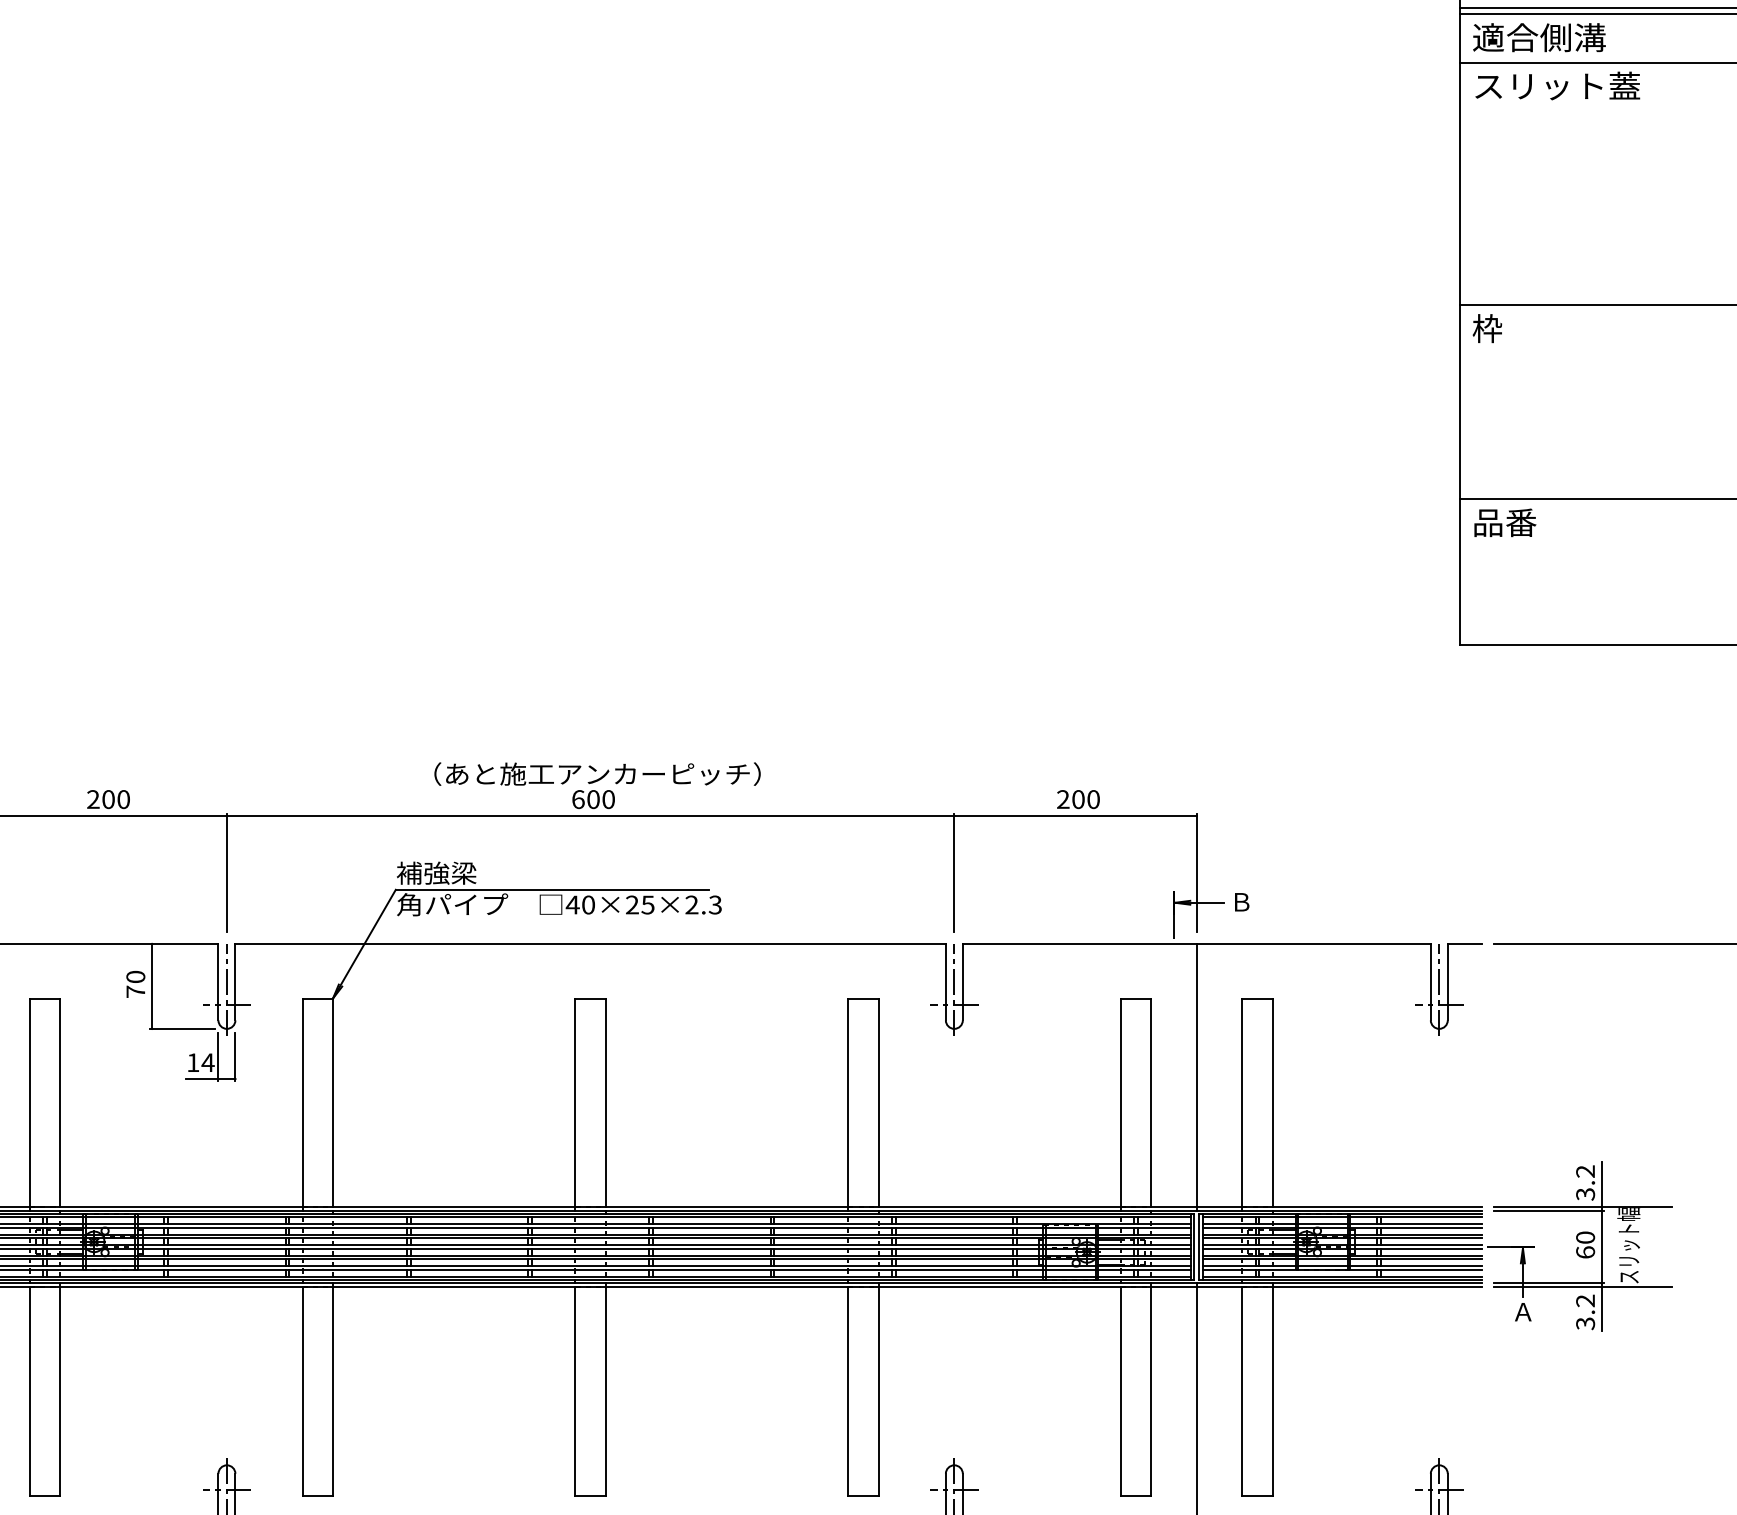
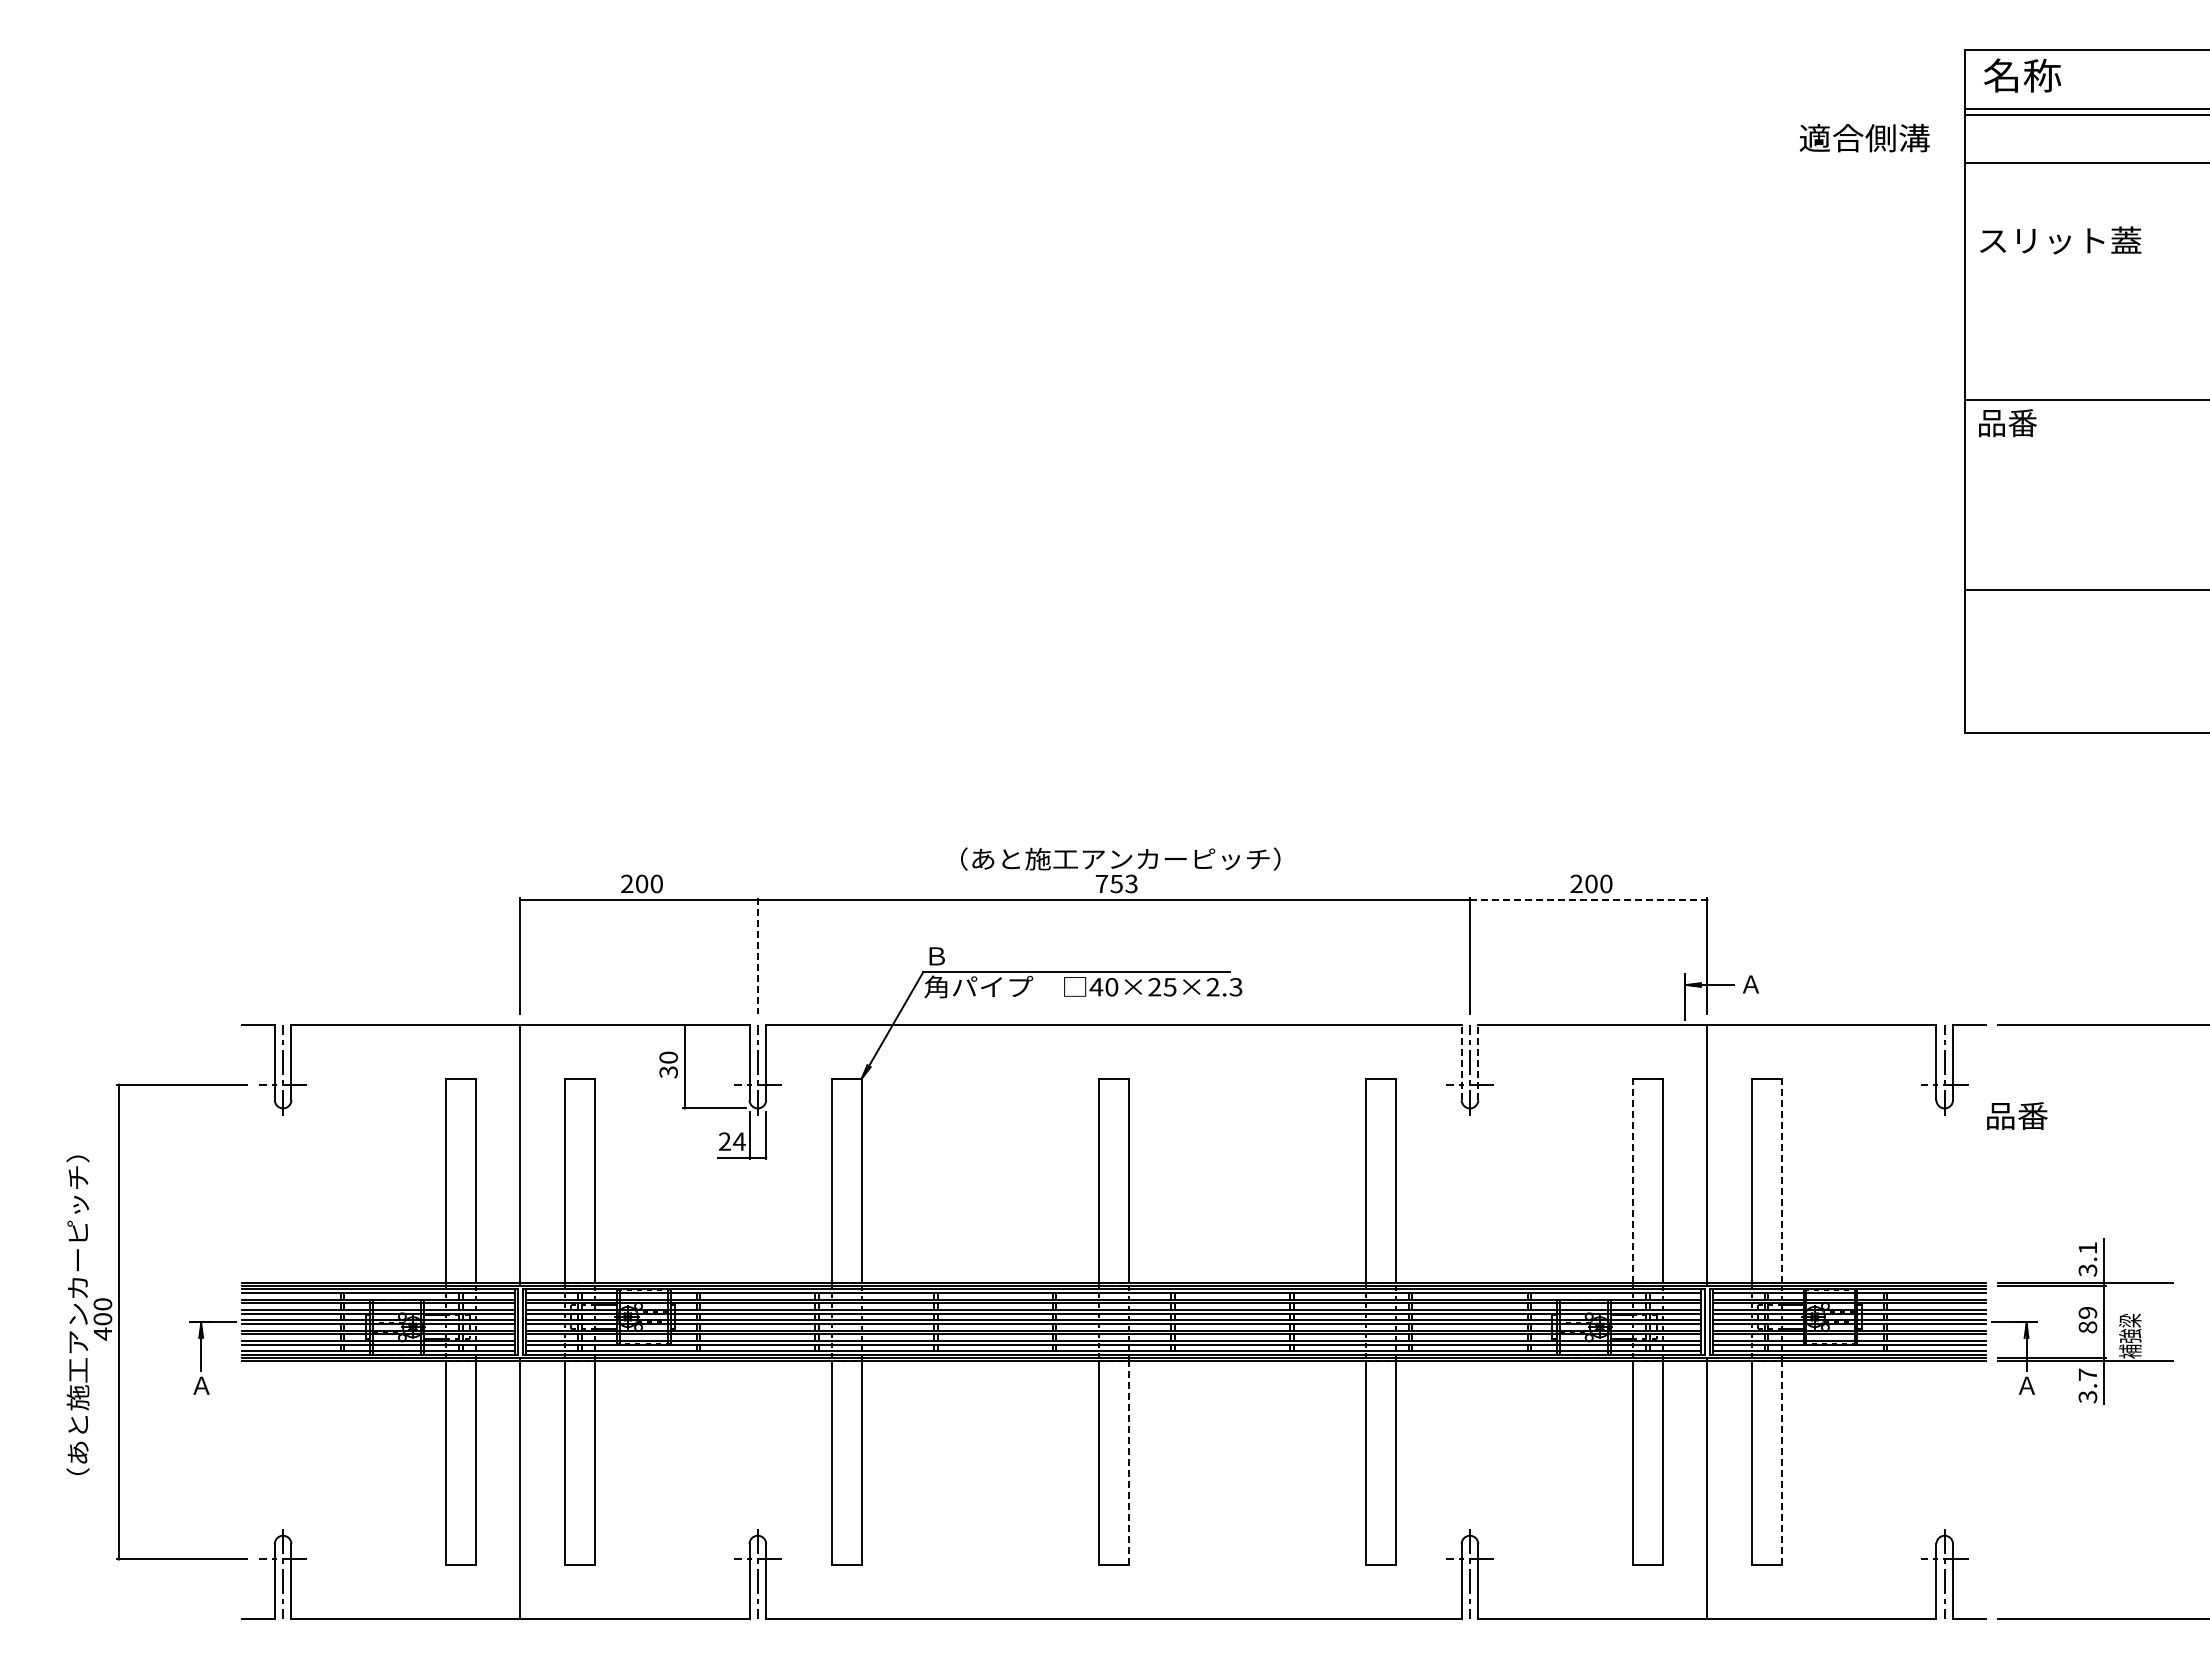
text: (1539, 38) -> (1864, 138), moved
text: (1557, 86) -> (2060, 240), moved
text: (1502, 328) -> (2006, 422), 枠 -> 品番
text: (1505, 522) -> (2017, 1115), moved
text: (593, 799) -> (1116, 883), 600 -> 753
line: (1075, 815) -> (1588, 899), solid -> dashed
line: (226, 872) -> (757, 955), solid -> dashed
text: (436, 872) -> (963, 955), 補強梁 -> Ｂ
text: (1240, 902) -> (1750, 984), Ｂ -> Ａ
line: (945, 981) -> (1461, 1062), solid -> dashed
line: (963, 981) -> (1478, 1062), solid -> dashed
text: (135, 992) -> (668, 1072), 70 -> 30
text: (192, 1062) -> (724, 1141), 14 -> 24
line: (1121, 1102) -> (1633, 1180), solid -> dashed
line: (1272, 1102) -> (1781, 1180), solid -> dashed
text: (1585, 1171) -> (2087, 1248), 3.2 -> 3.1
text: (1585, 1244) -> (2087, 1319), 60 -> 89
text: (1629, 1246) -> (2130, 1321), スリット幅 -> 補強梁
text: (1585, 1300) -> (2087, 1374), 3.2 -> 3.7
line: (605, 1391) -> (1128, 1463), solid -> dashed
line: (1272, 1391) -> (1781, 1463), solid -> dashed

